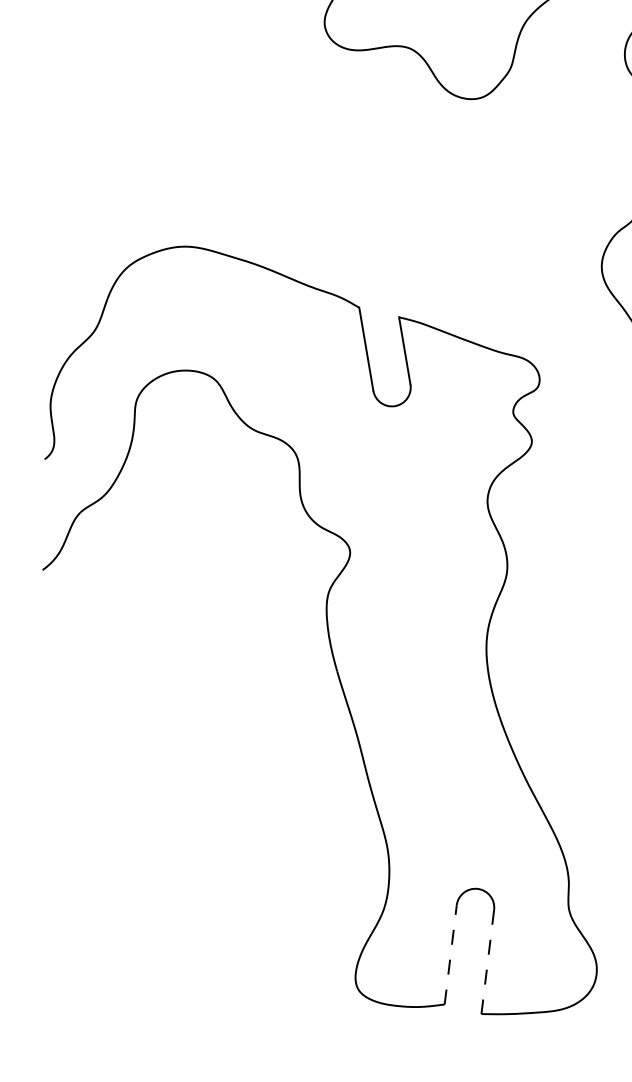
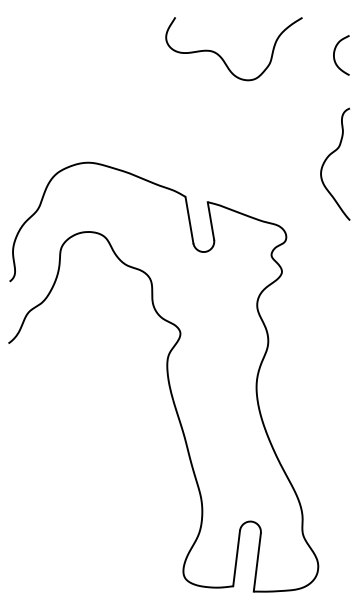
line: (450, 954) -> (236, 558), dashed -> solid
line: (488, 962) -> (257, 562), dashed -> solid

